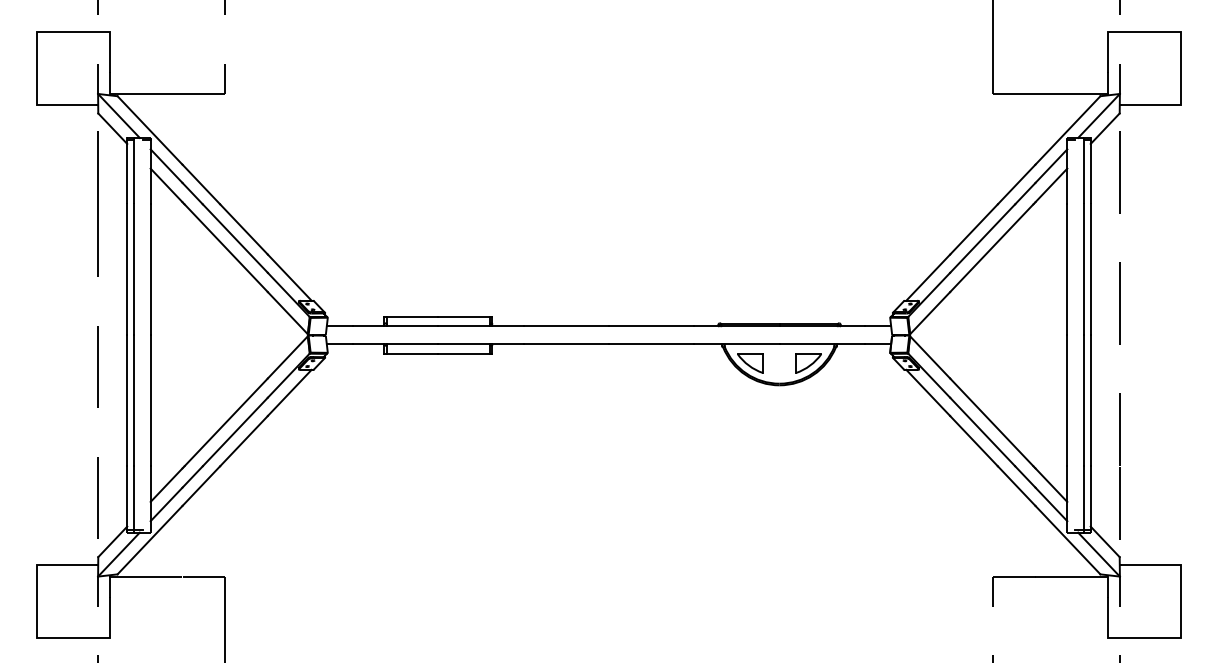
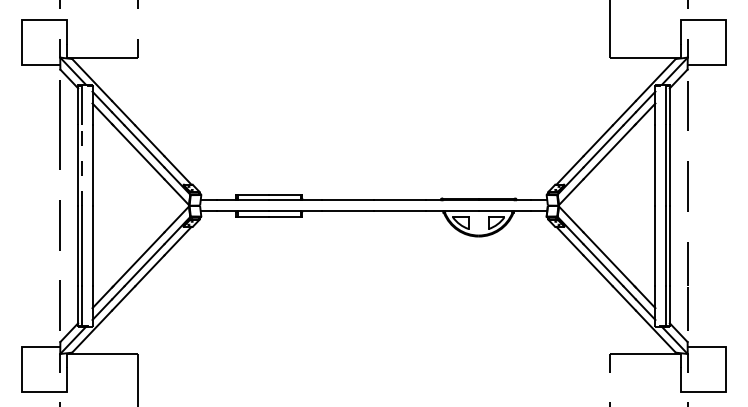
line: (134, 269) -> (82, 165), solid -> dashed

